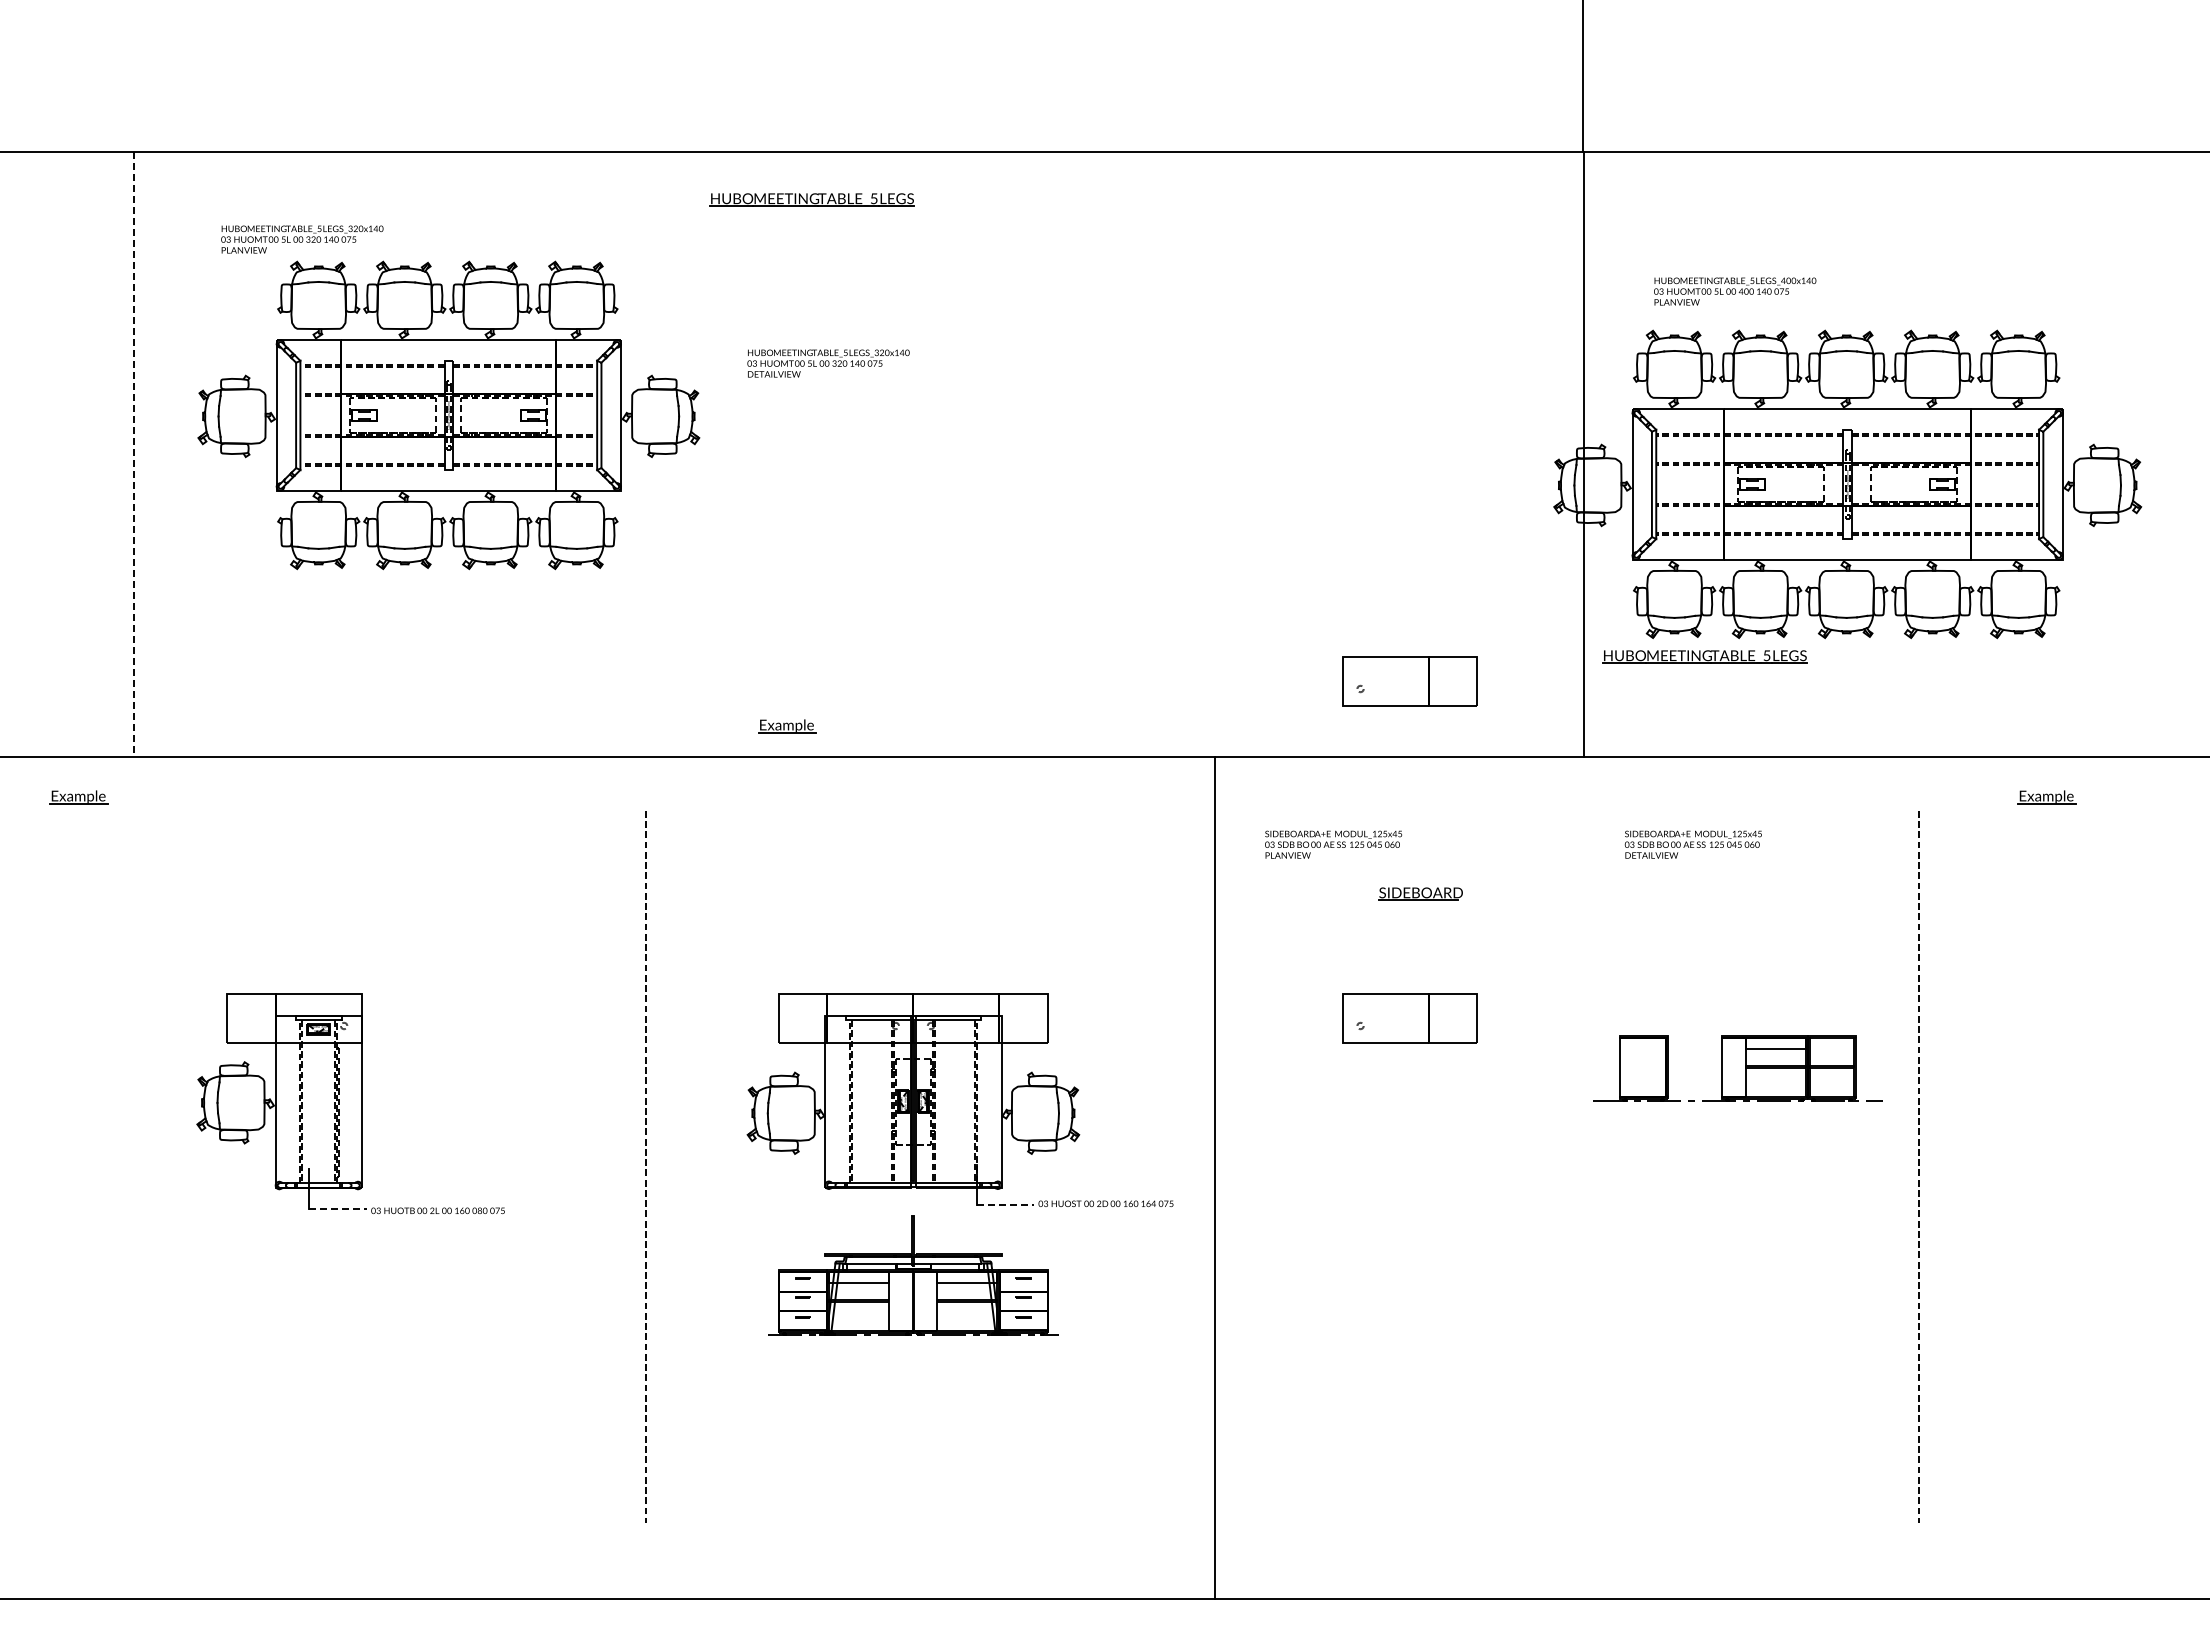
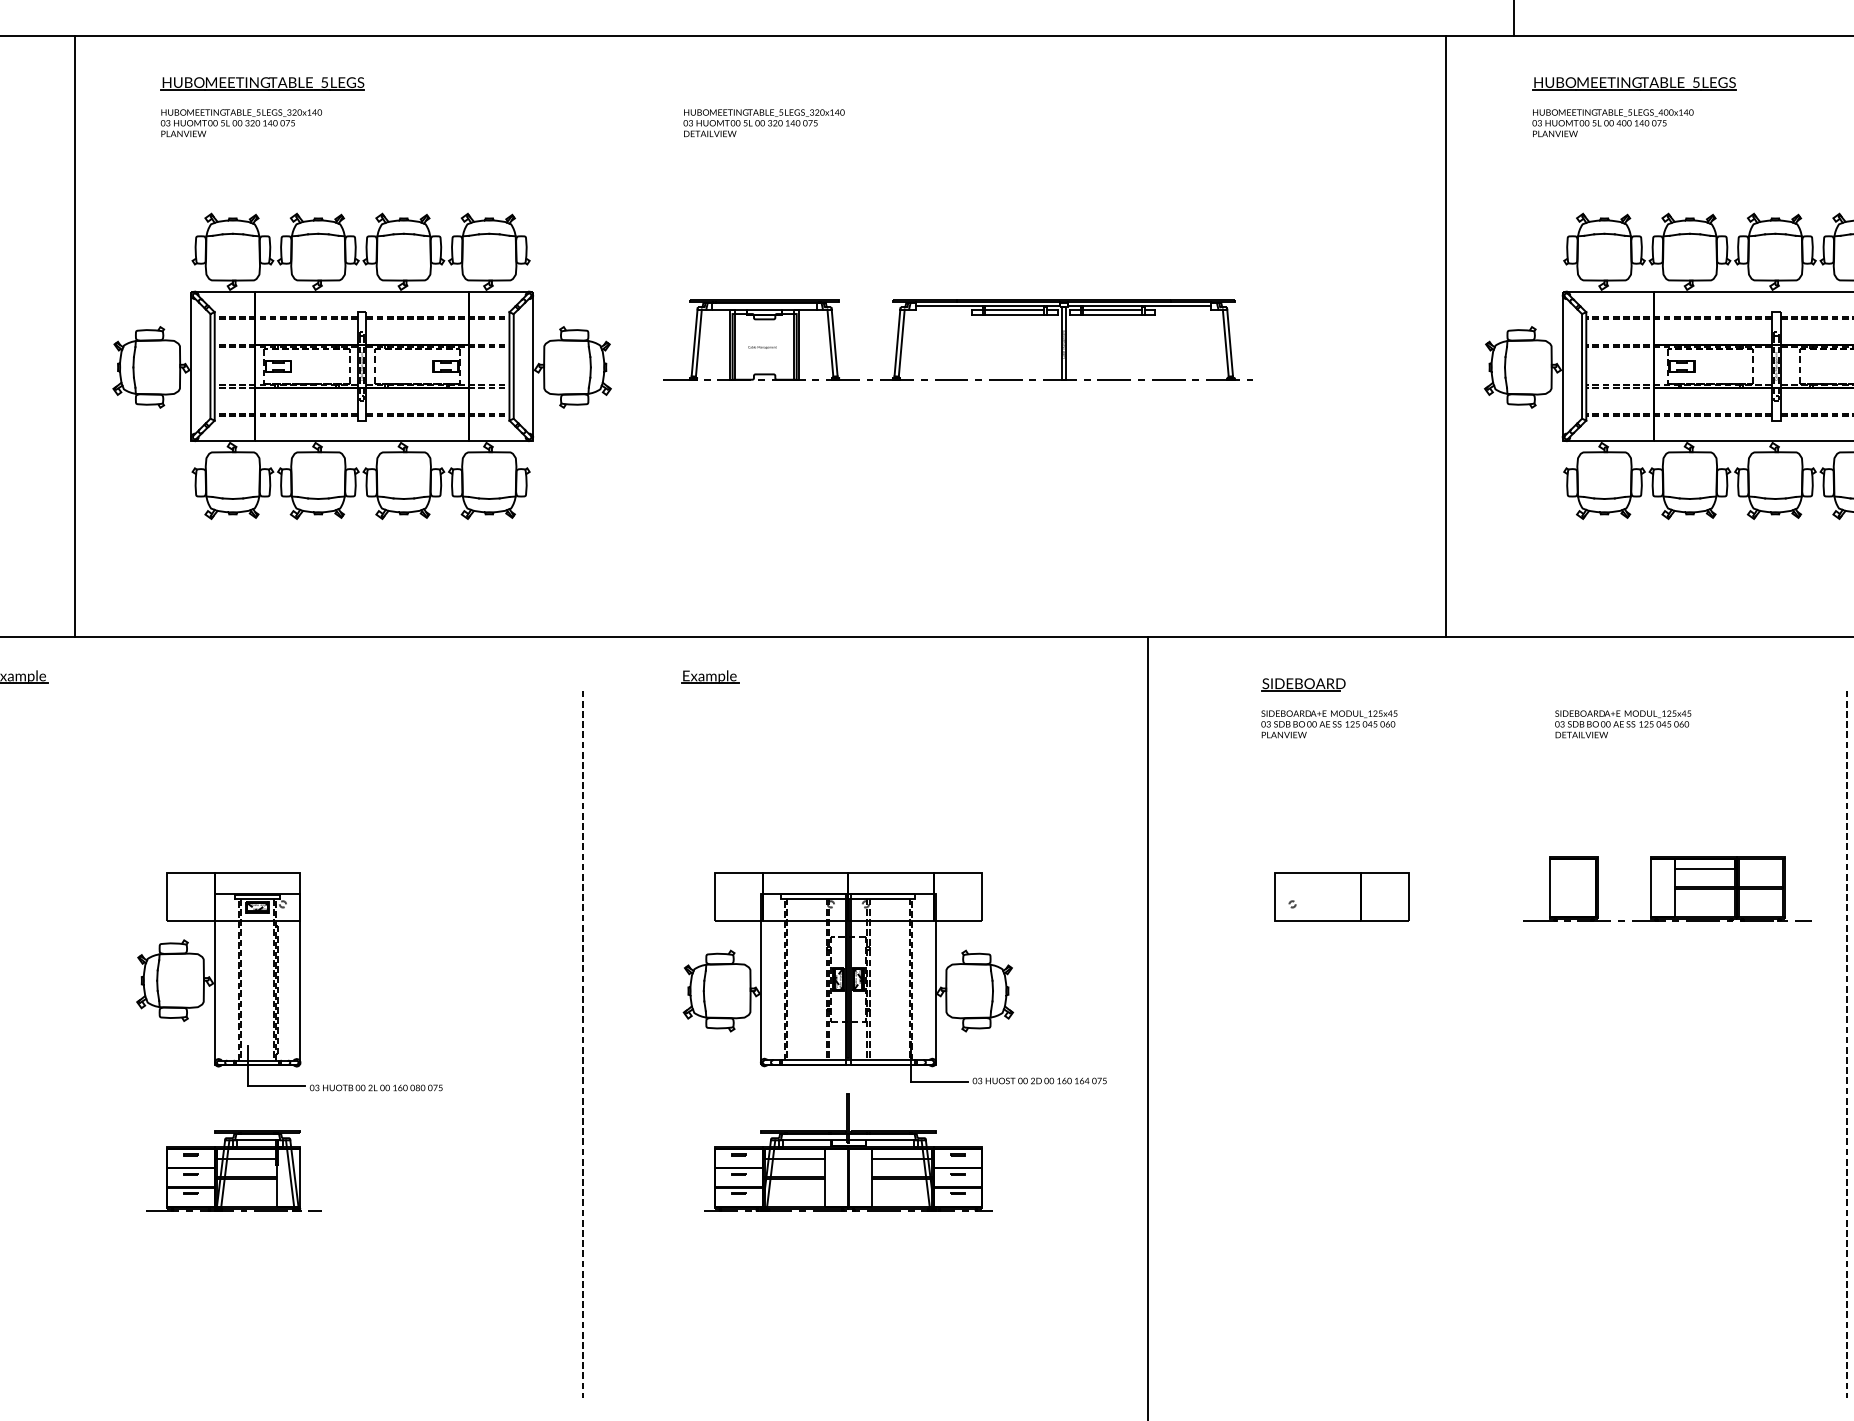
part: (811, 199) -> (262, 83), moved
text: (1735, 291) -> (1613, 123), moved
text: (828, 363) -> (764, 123), moved
part: (448, 415) -> (361, 366), moved
part: (1037, 433) -> (971, 315), added
line: (134, 454) -> (74, 336), dashed -> solid
line: (1584, 454) -> (1446, 336), moved
part: (1704, 656) -> (1634, 83), moved
part: (1409, 681) -> (1341, 562), removed
part: (787, 726) -> (710, 677), moved
text: (1333, 844) -> (1329, 724), moved
part: (1420, 893) -> (1303, 684), moved
part: (1737, 1068) -> (1666, 888), moved
line: (1005, 1205) -> (939, 1082), dashed -> solid
line: (337, 1209) -> (276, 1086), dashed -> solid
part: (294, 1294) -> (233, 1171), added

